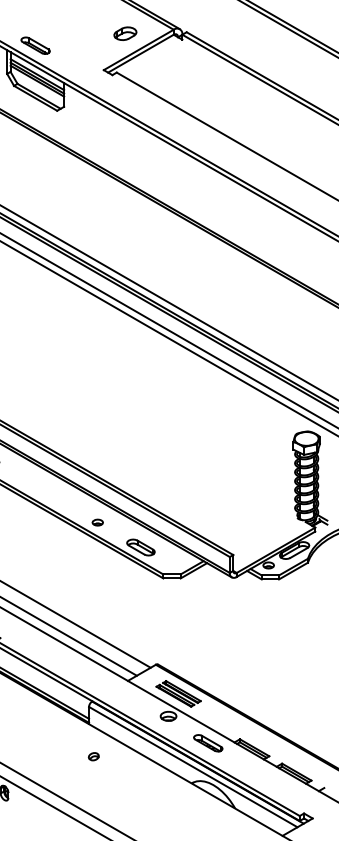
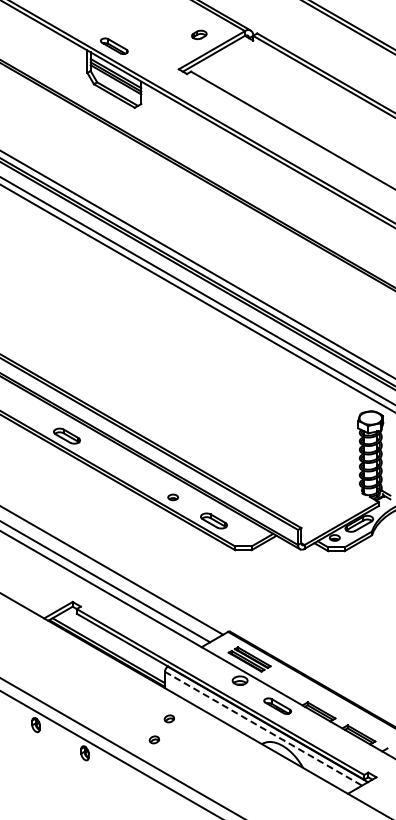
part: (125, 33) -> (199, 34), size x0.7
line: (193, 766) -> (263, 728), solid -> dashed
part: (77, 778) -> (153, 739), added

